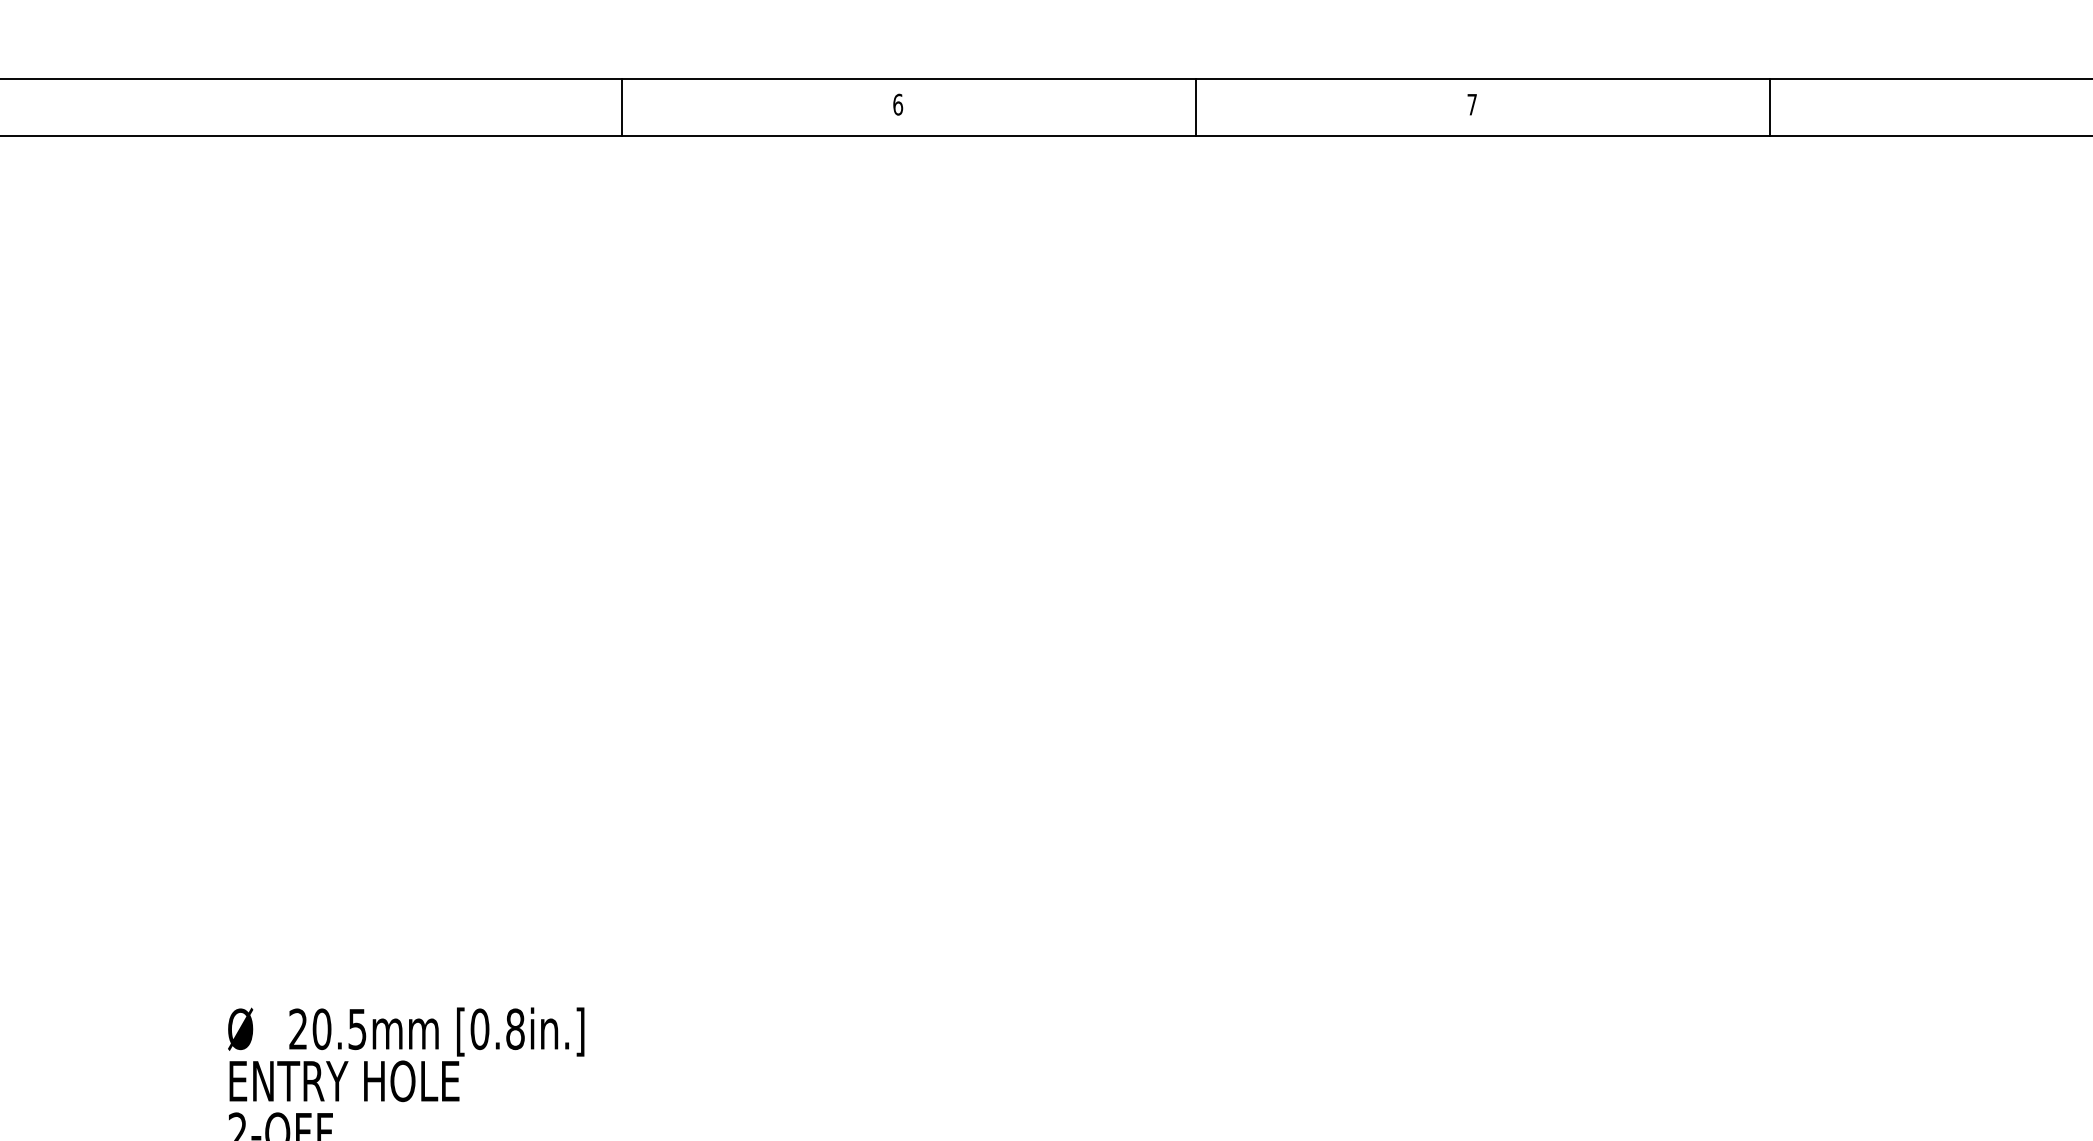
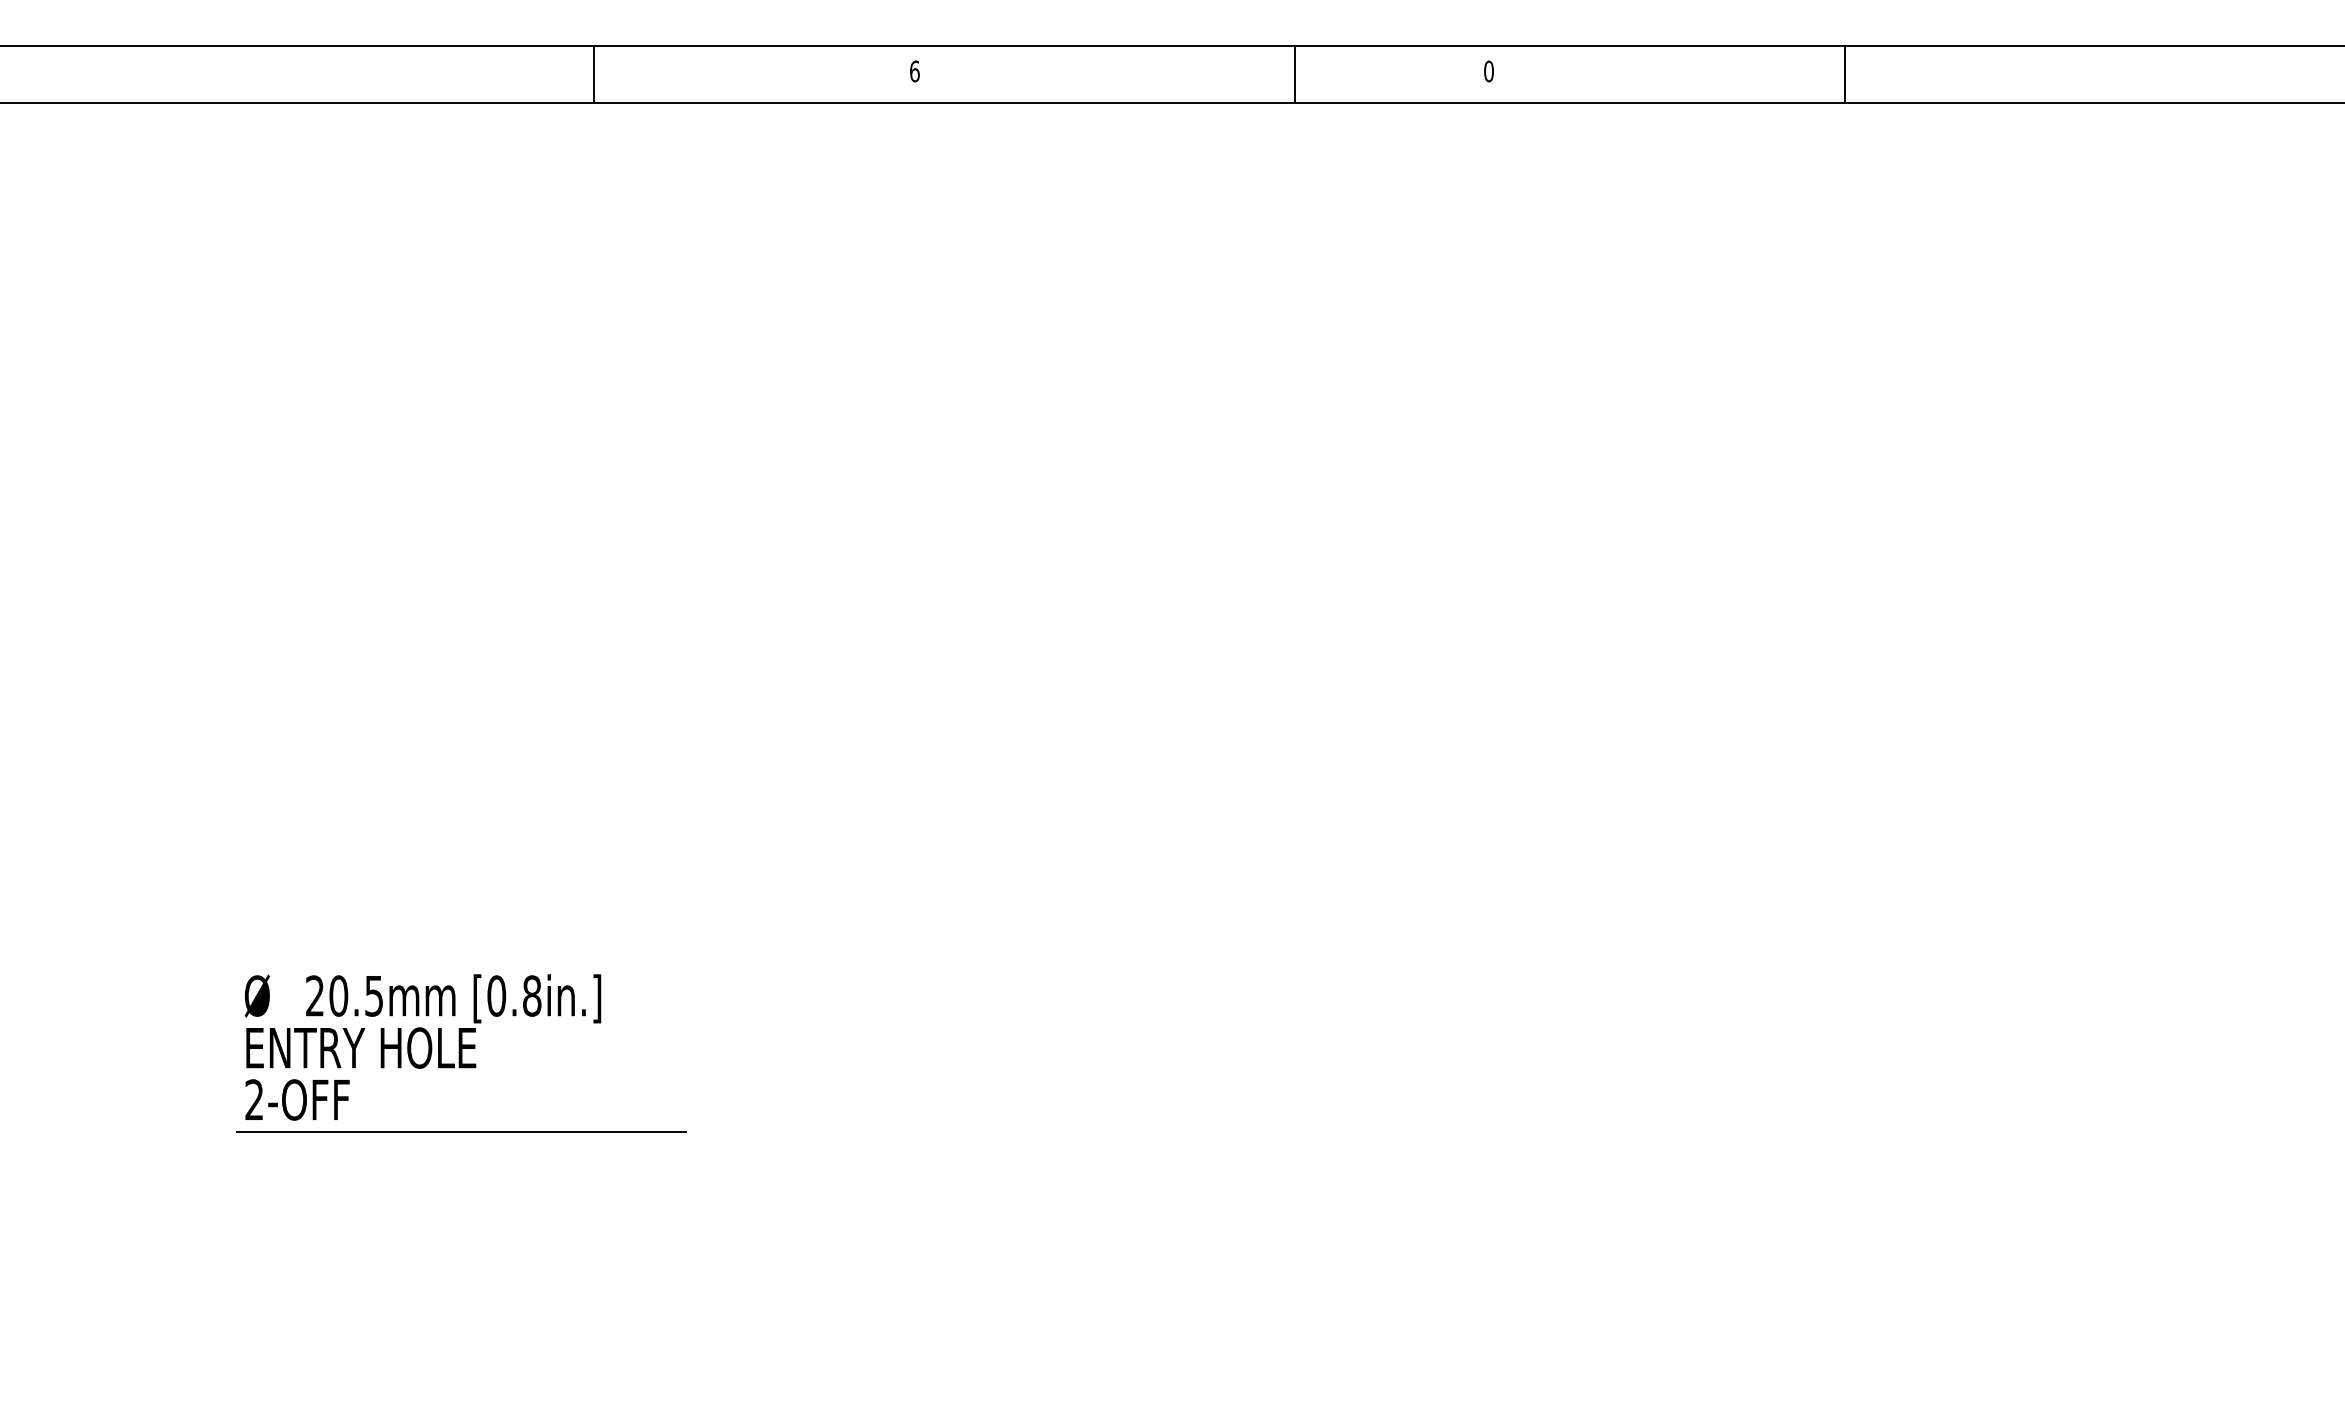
text: (1471, 104) -> (1488, 71), 7 -> 0
line: (621, 107) -> (593, 74), moved
line: (1195, 107) -> (1294, 74), moved
line: (1769, 107) -> (1844, 74), moved

